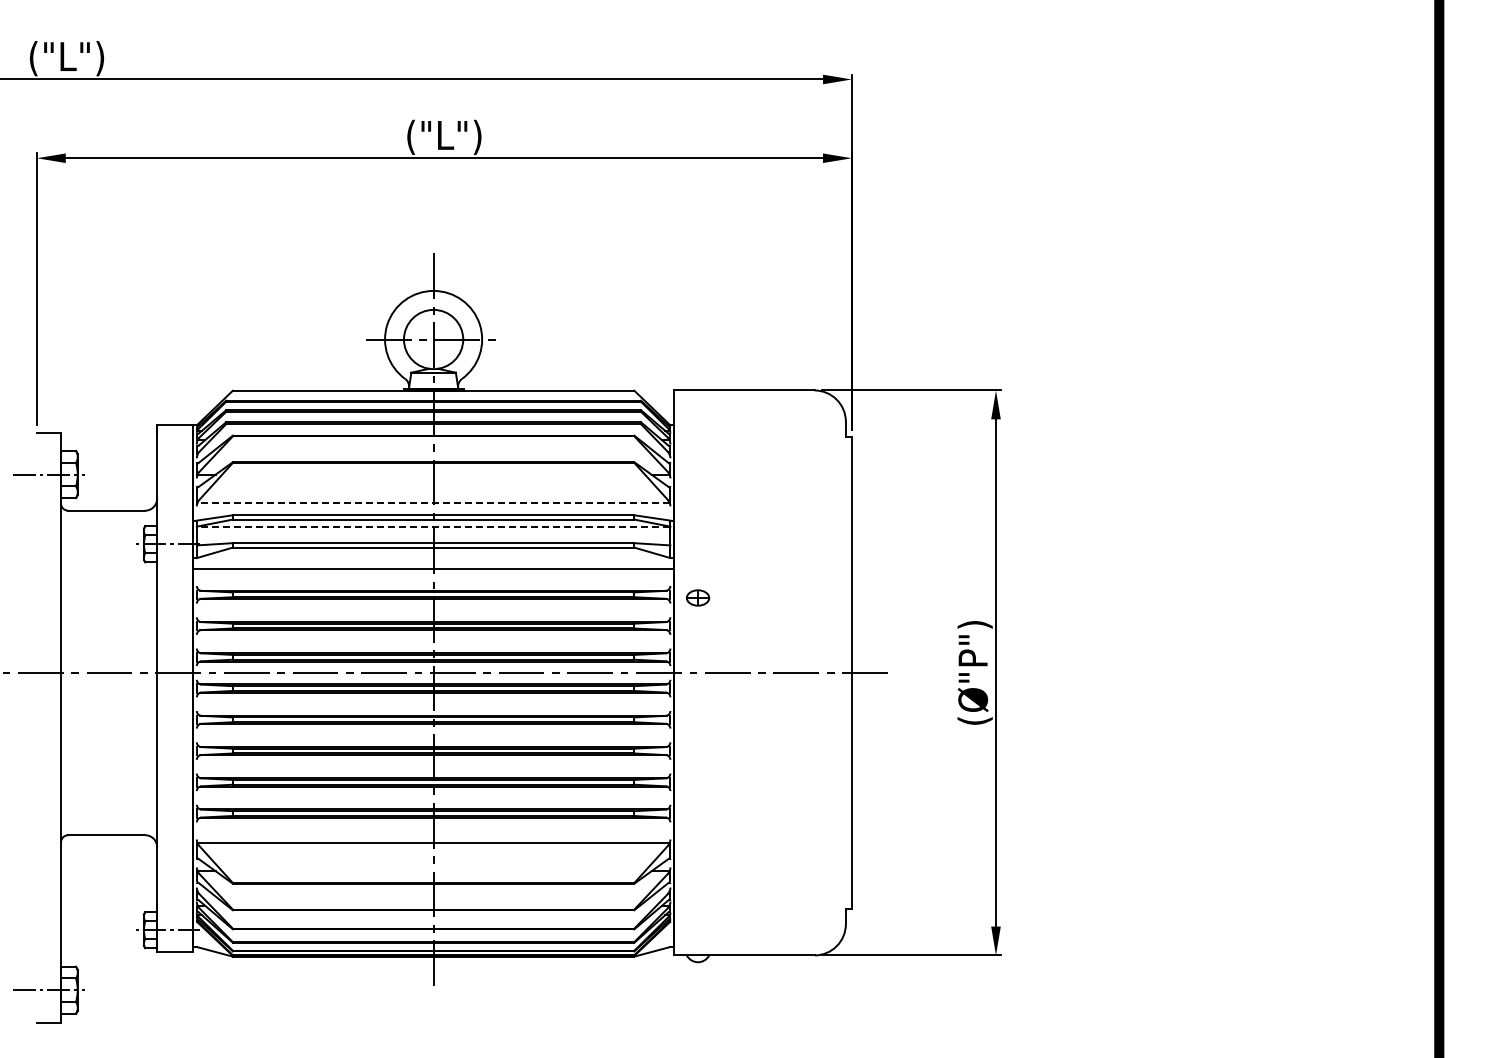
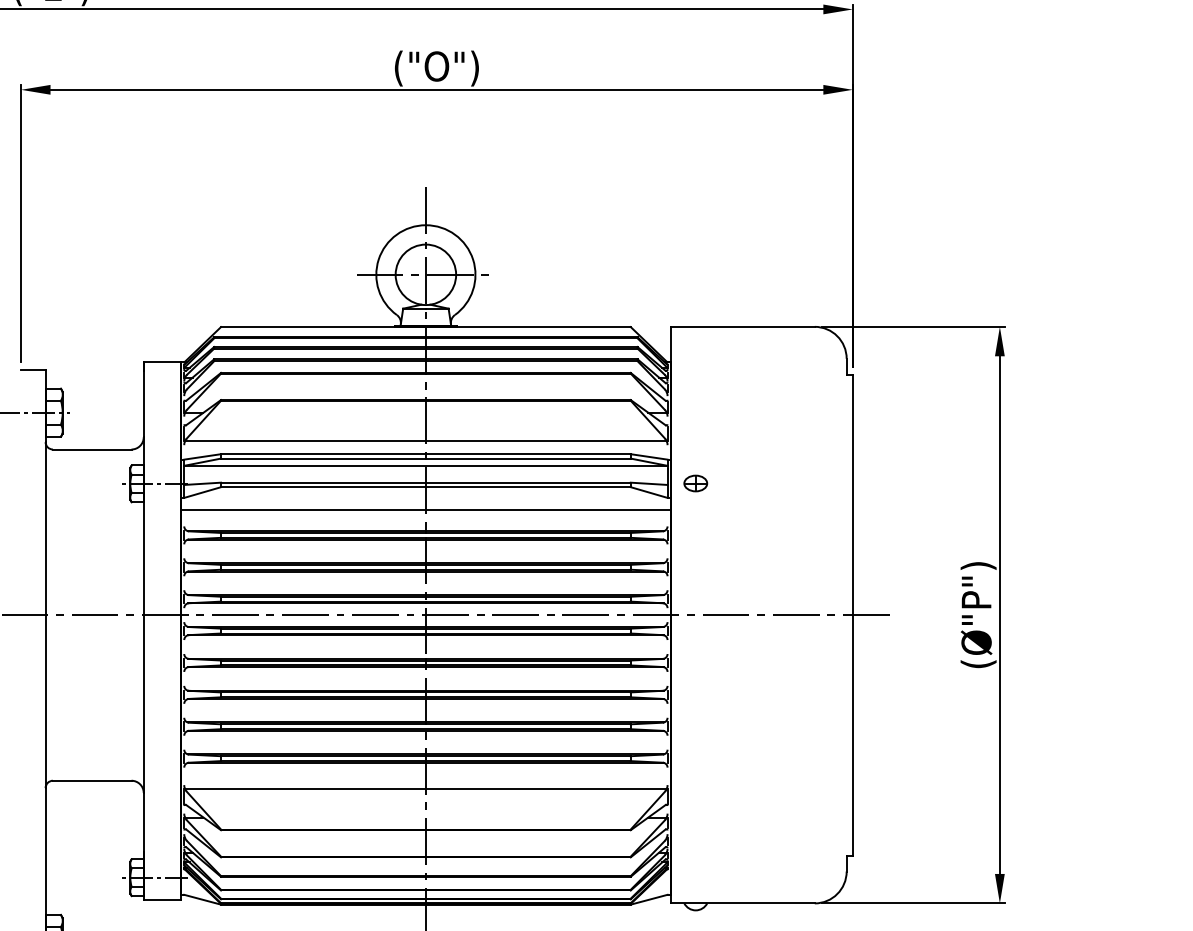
text: (444, 136) -> (437, 67), ("L") -> ("O")
line: (433, 502) -> (425, 441), dashed -> solid
line: (433, 526) -> (425, 465), dashed -> solid
part: (698, 597) -> (696, 483), moved

